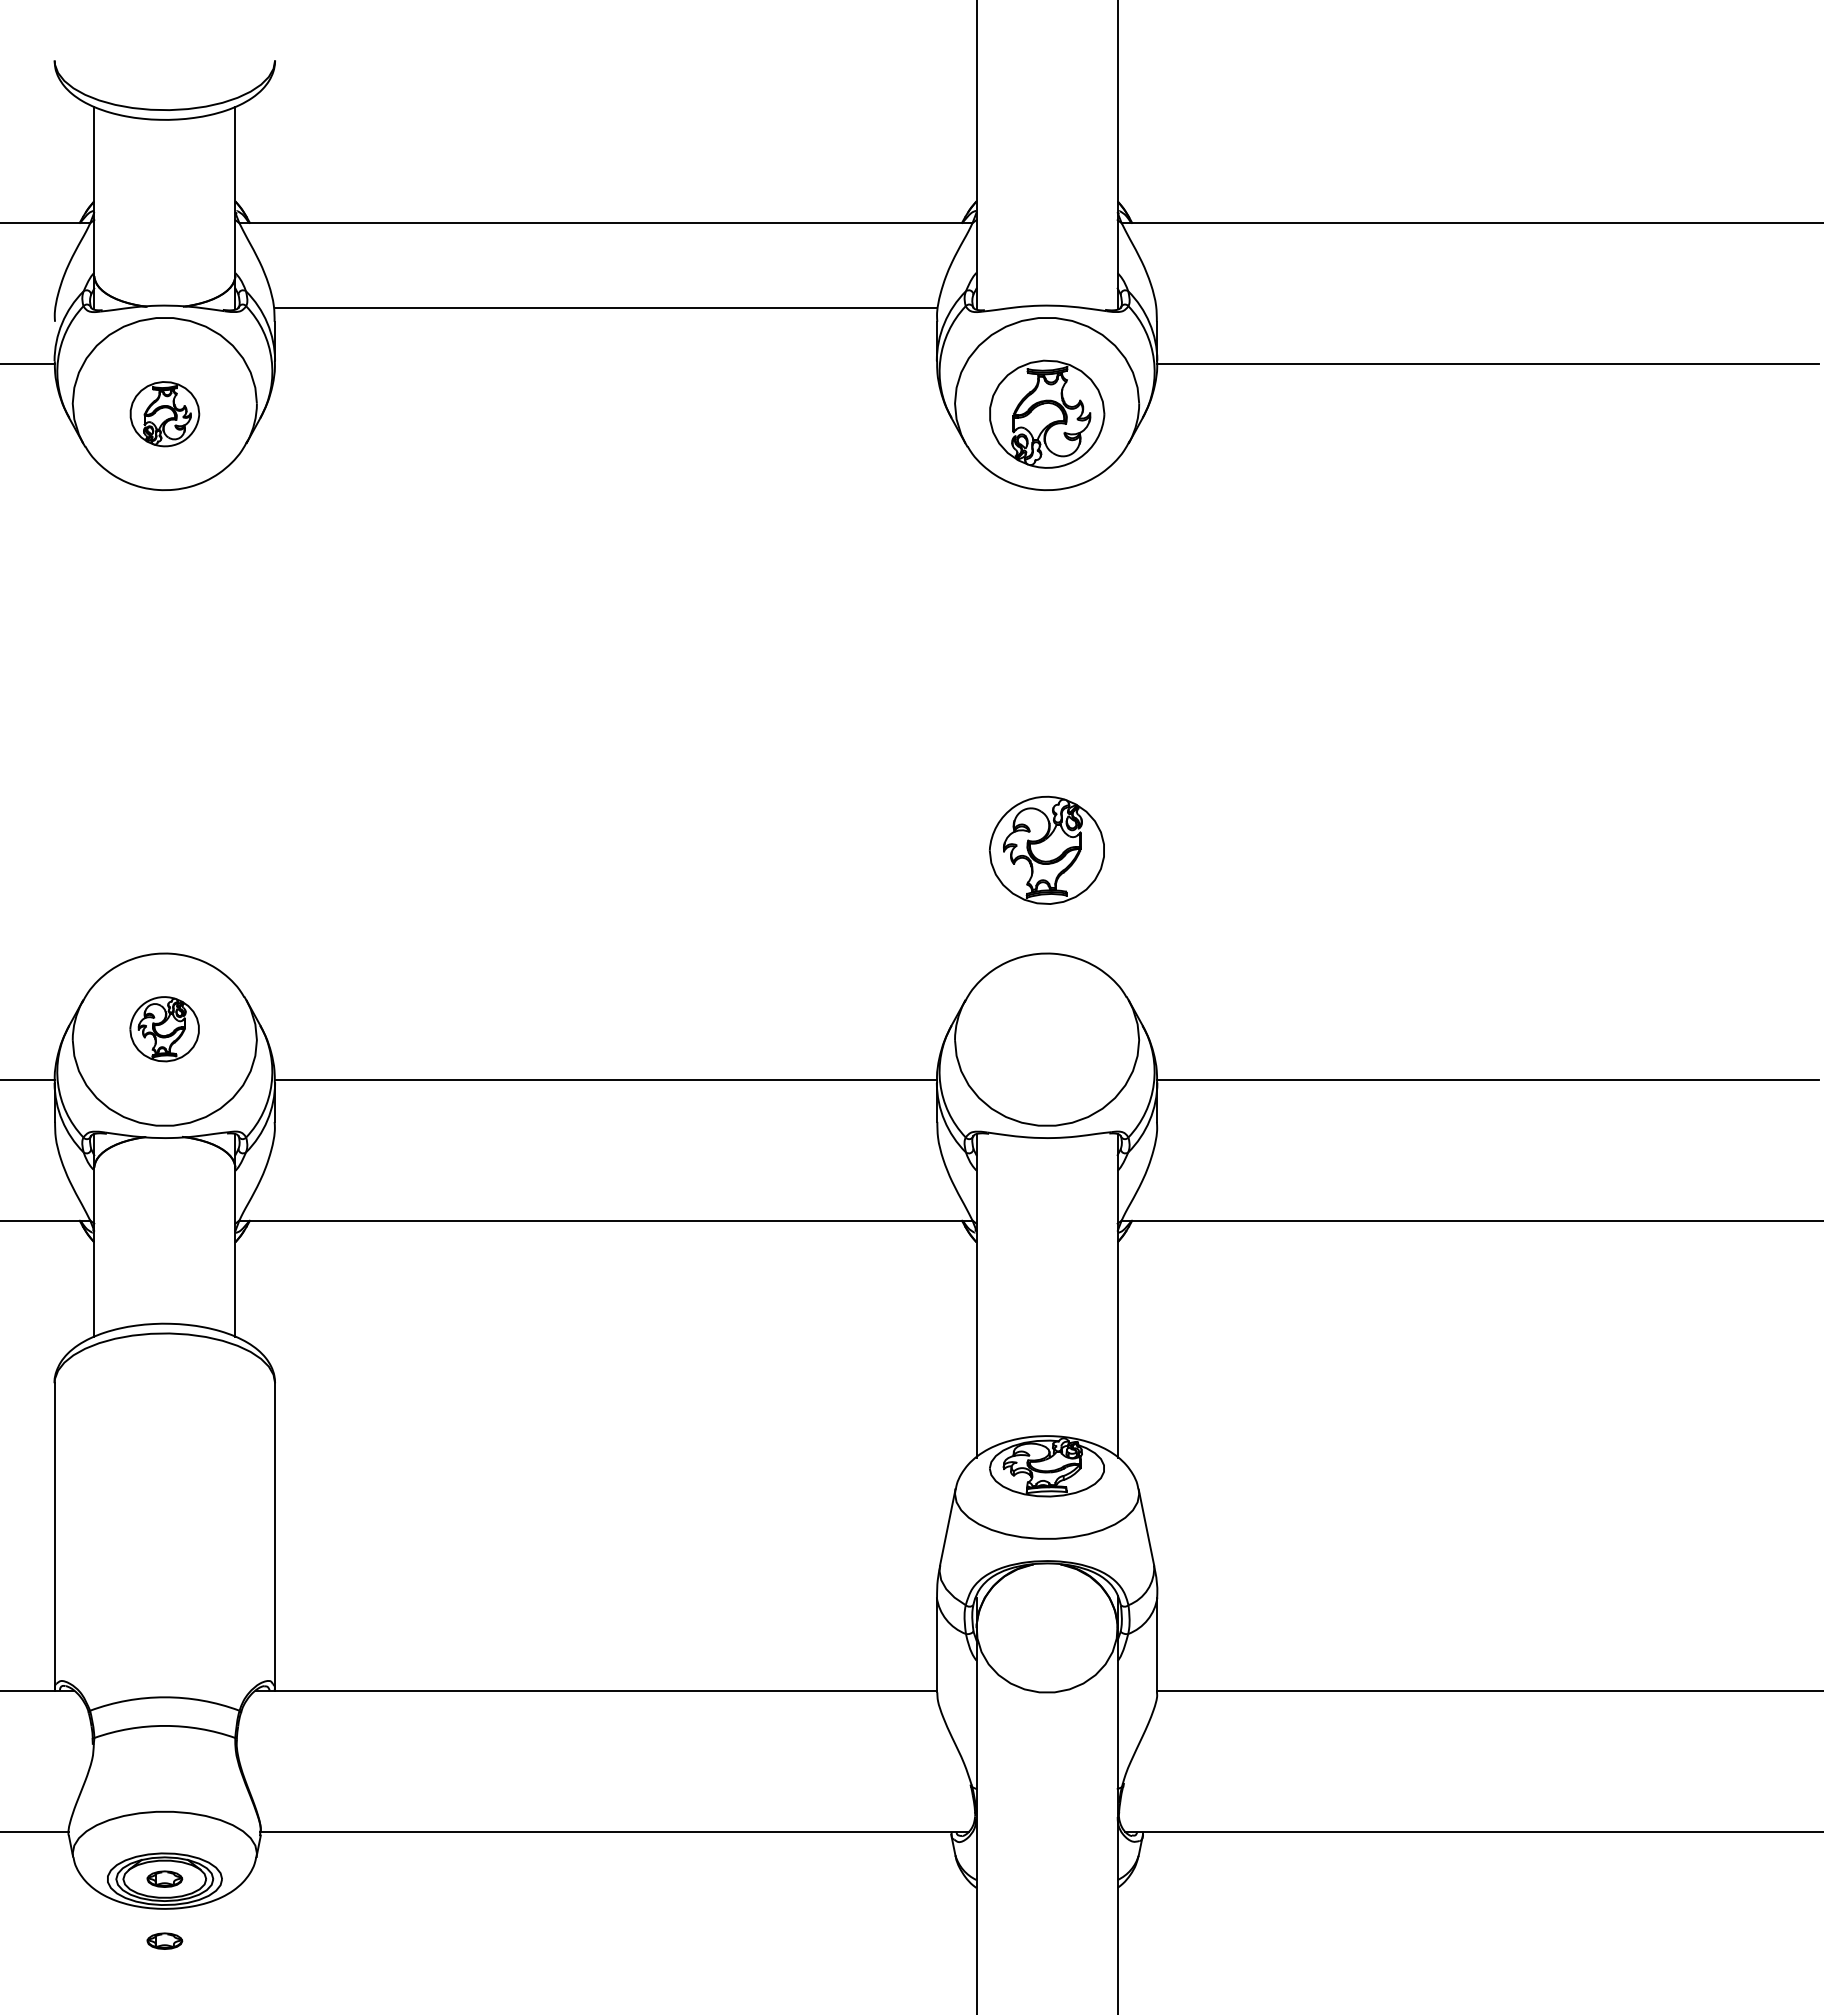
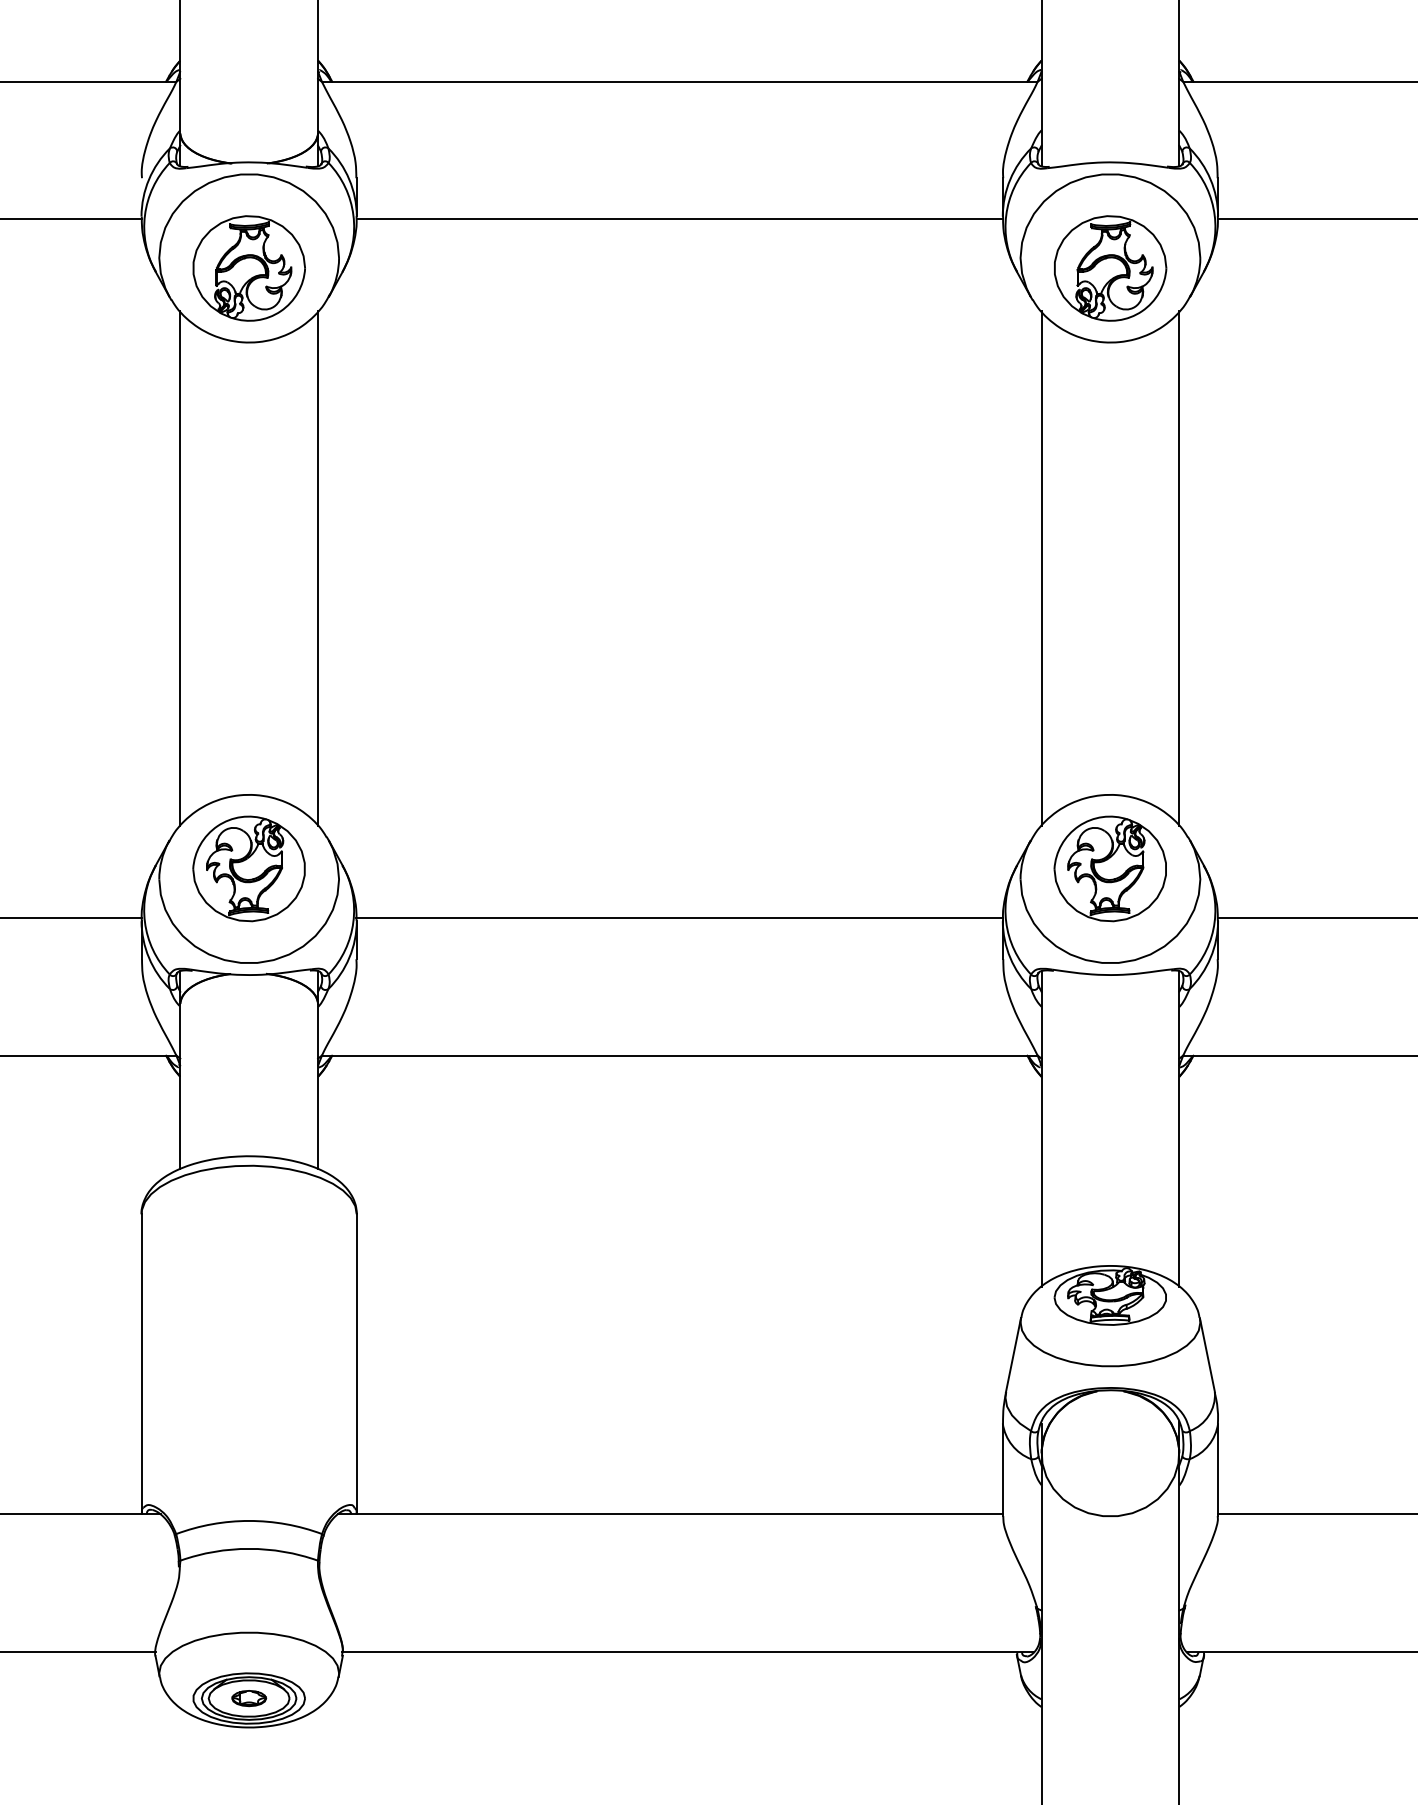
line: (605, 308) -> (679, 219), moved
part: (164, 413) -> (248, 267), size x1.67
line: (94, 721) -> (180, 568), added
line: (235, 721) -> (318, 568), added
line: (976, 721) -> (1041, 568), added
line: (1117, 721) -> (1179, 568), added
part: (1046, 849) -> (1109, 868), moved
part: (164, 1028) -> (248, 868), size x1.67
part: (164, 1940) -> (248, 1758), removed

